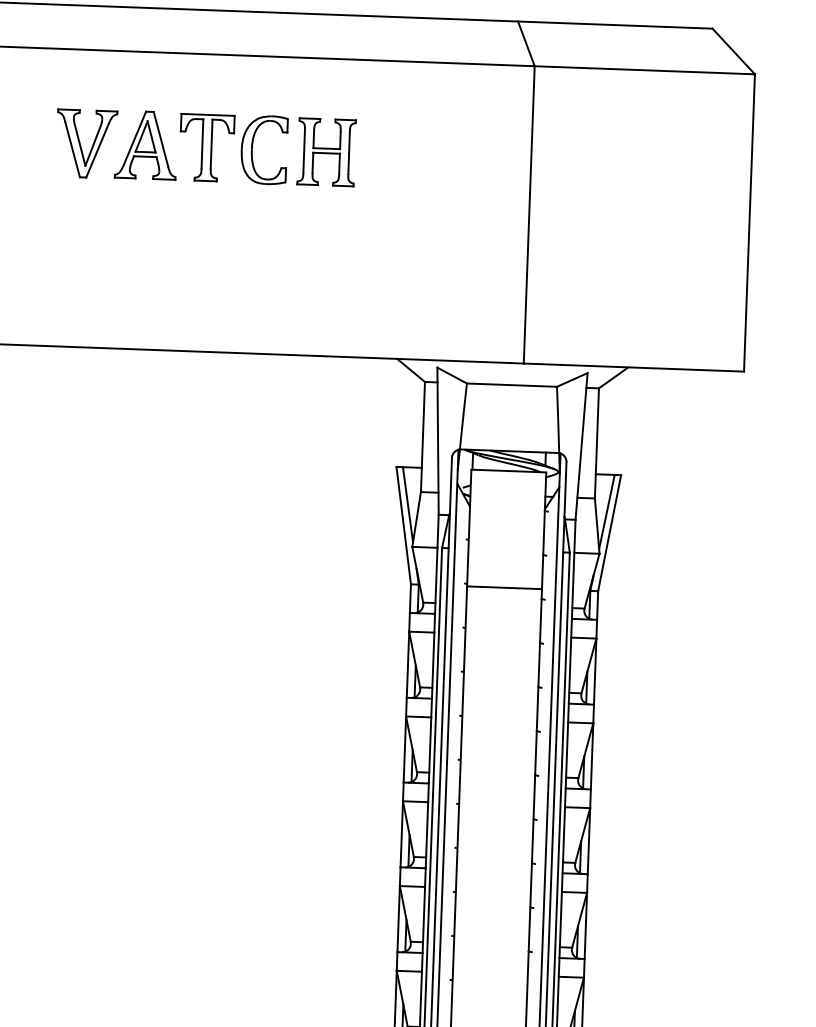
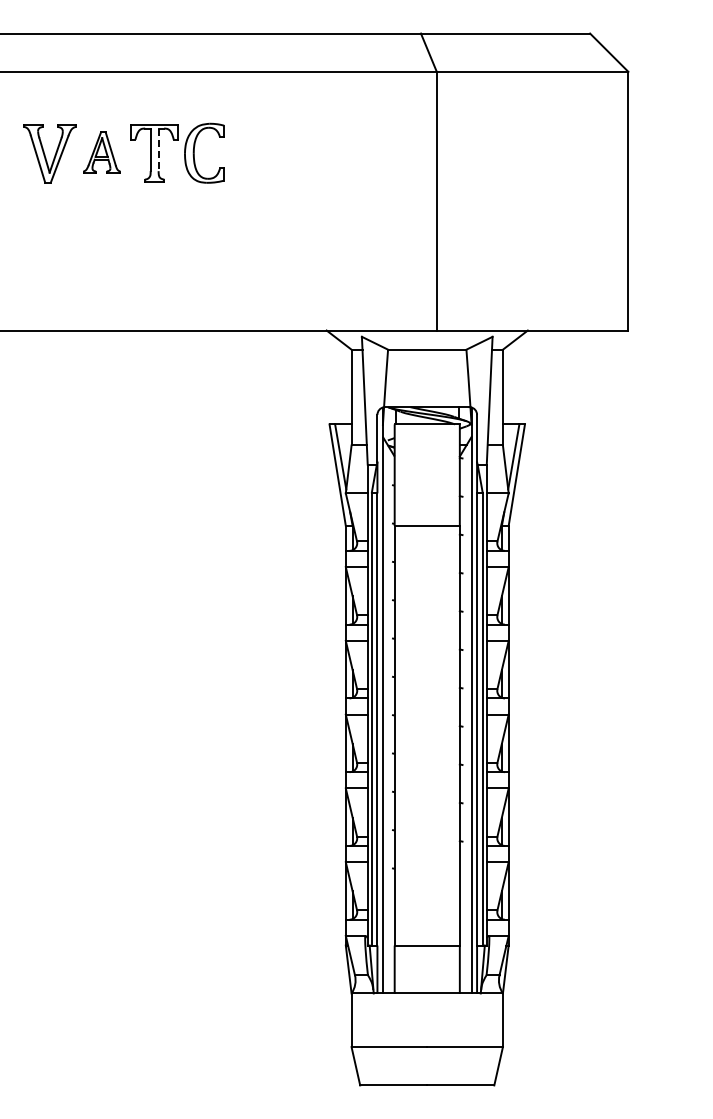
part: (145, 144) -> (101, 152), size x0.7
line: (211, 144) -> (158, 150), solid -> dashed
part: (326, 152) -> (258, 153), removed

